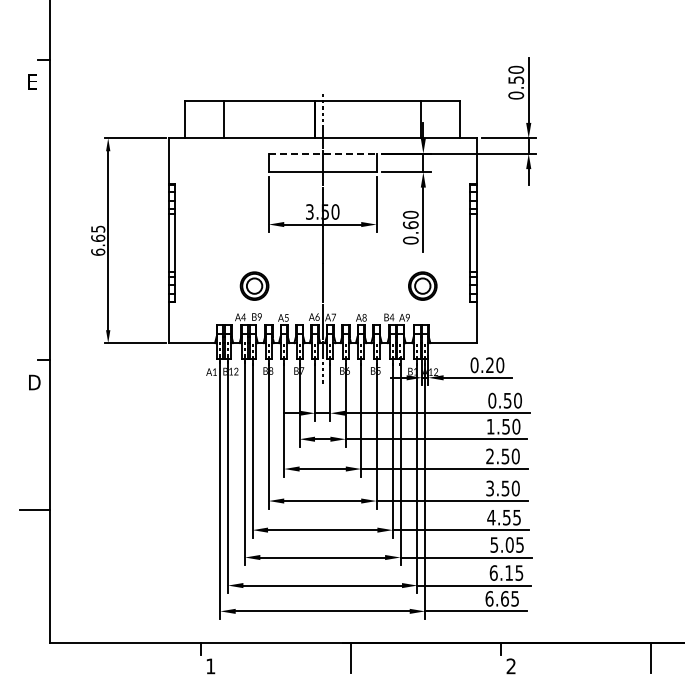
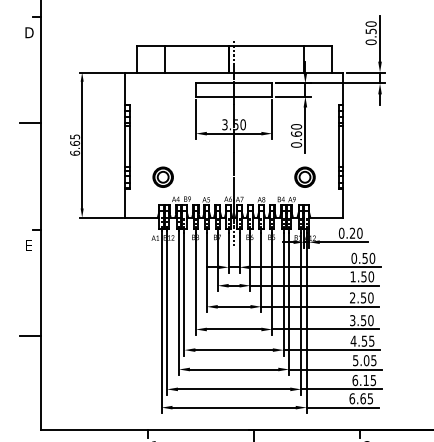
text: (33, 81) -> (29, 32), E -> D
line: (322, 153) -> (233, 83), dashed -> solid
line: (35, 210) -> (30, 123), added
part: (254, 285) -> (163, 176), moved
text: (34, 382) -> (29, 245), D -> E

